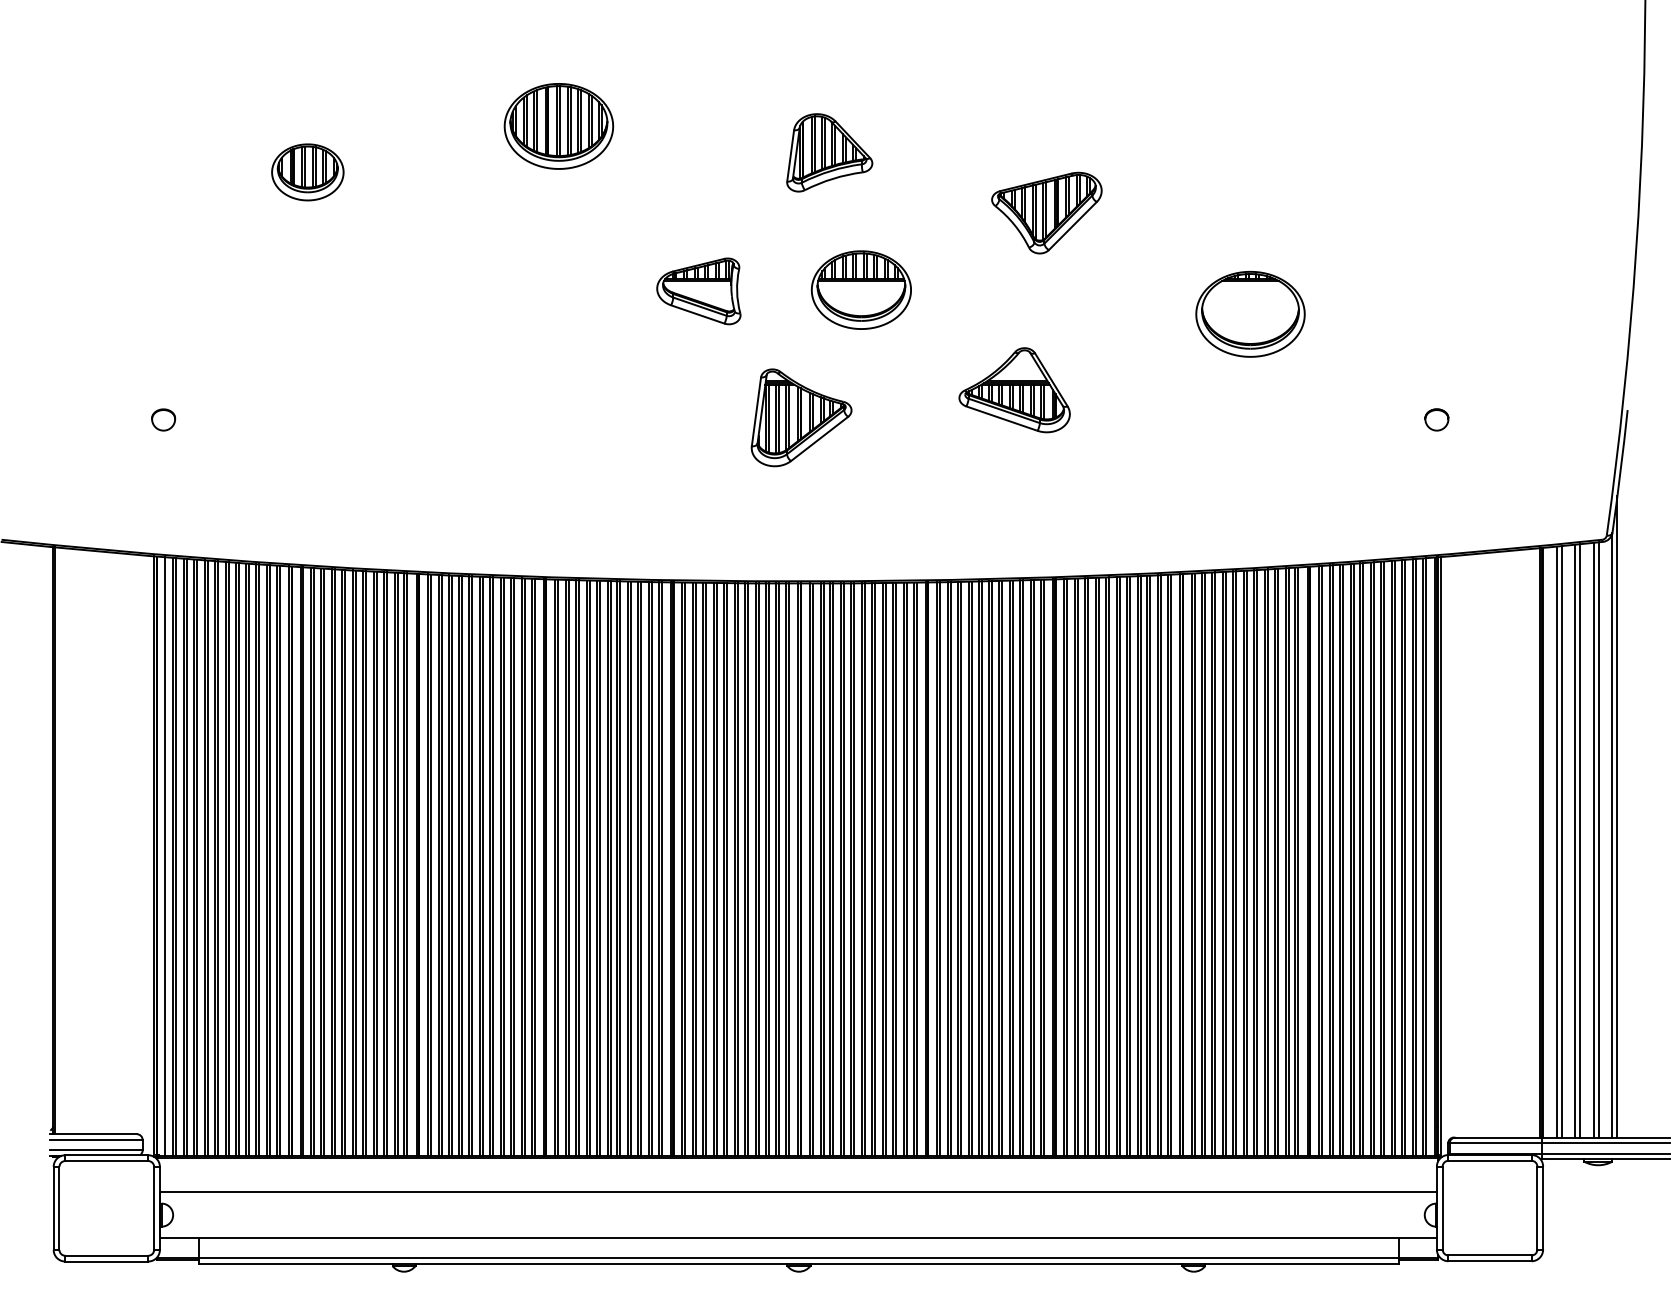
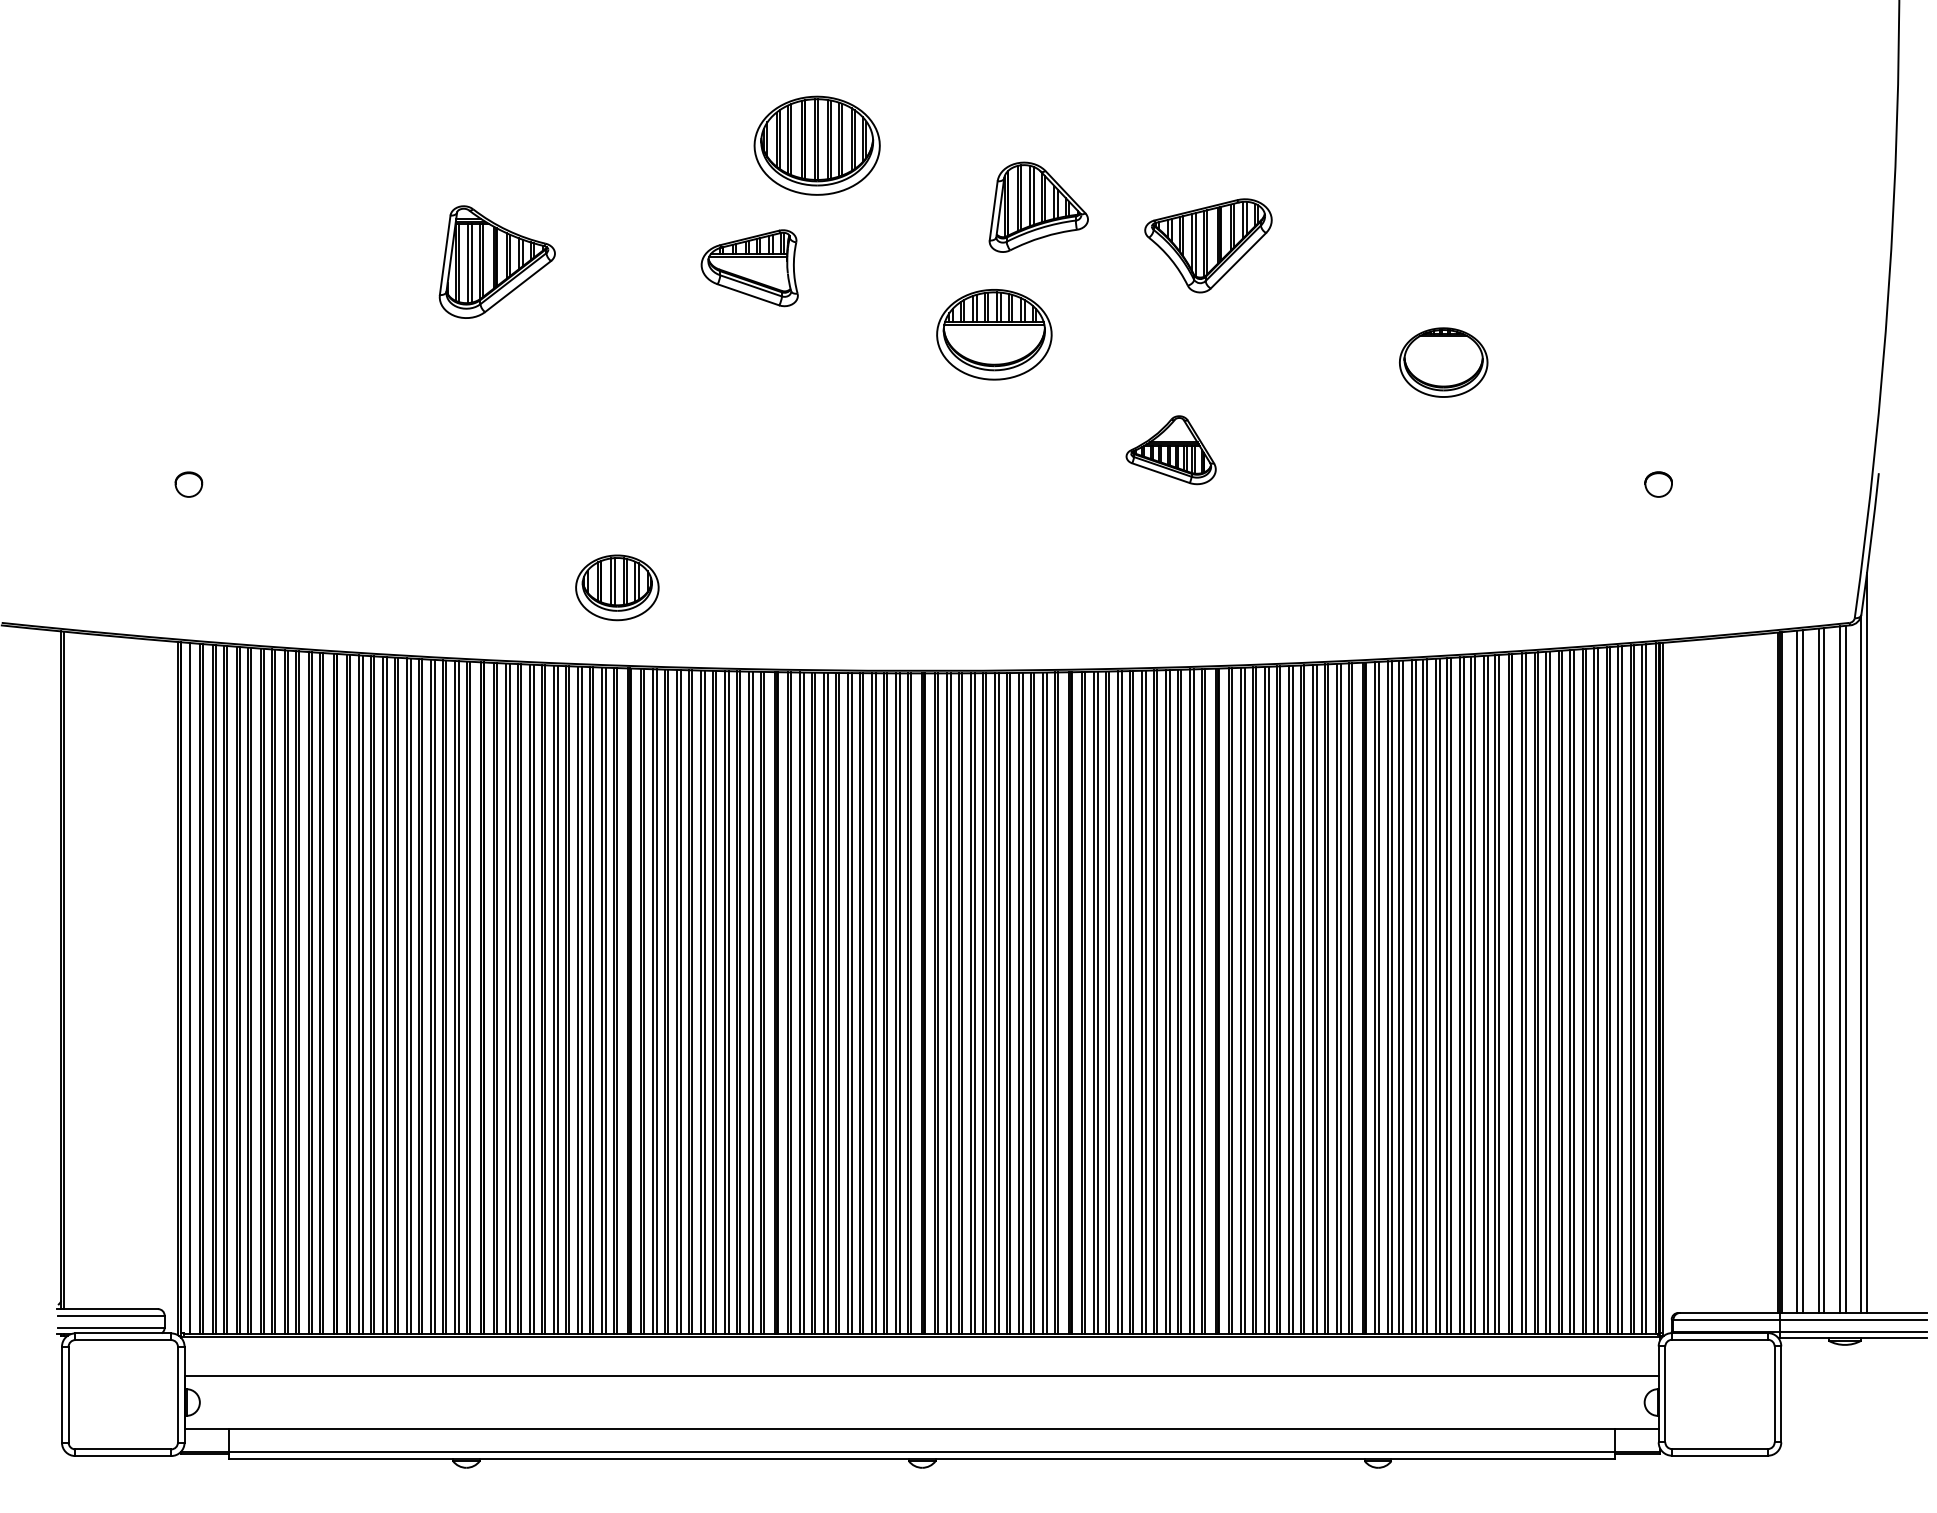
part: (558, 126) -> (816, 145), moved
part: (829, 152) -> (1038, 206), moved
part: (307, 172) -> (617, 587), moved
part: (698, 291) -> (749, 268), moved
part: (1250, 314) -> (1443, 362), size x0.7
part: (1013, 389) -> (1170, 449), size x0.7
part: (800, 417) -> (496, 261), moved

